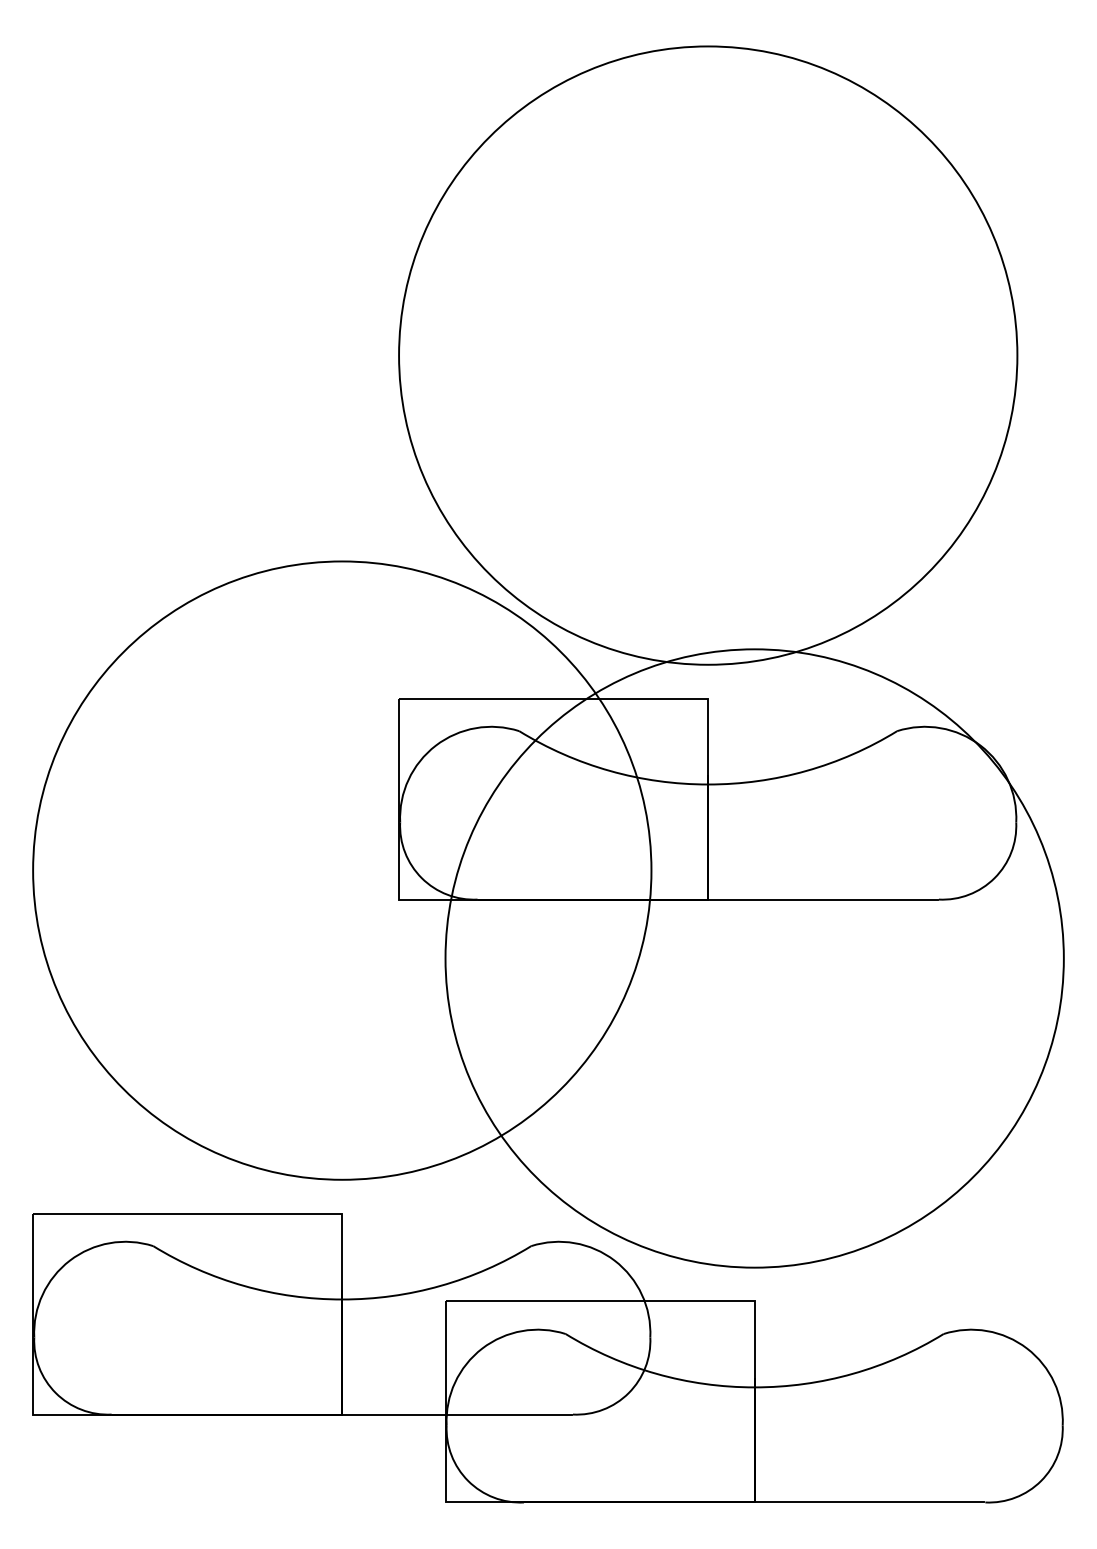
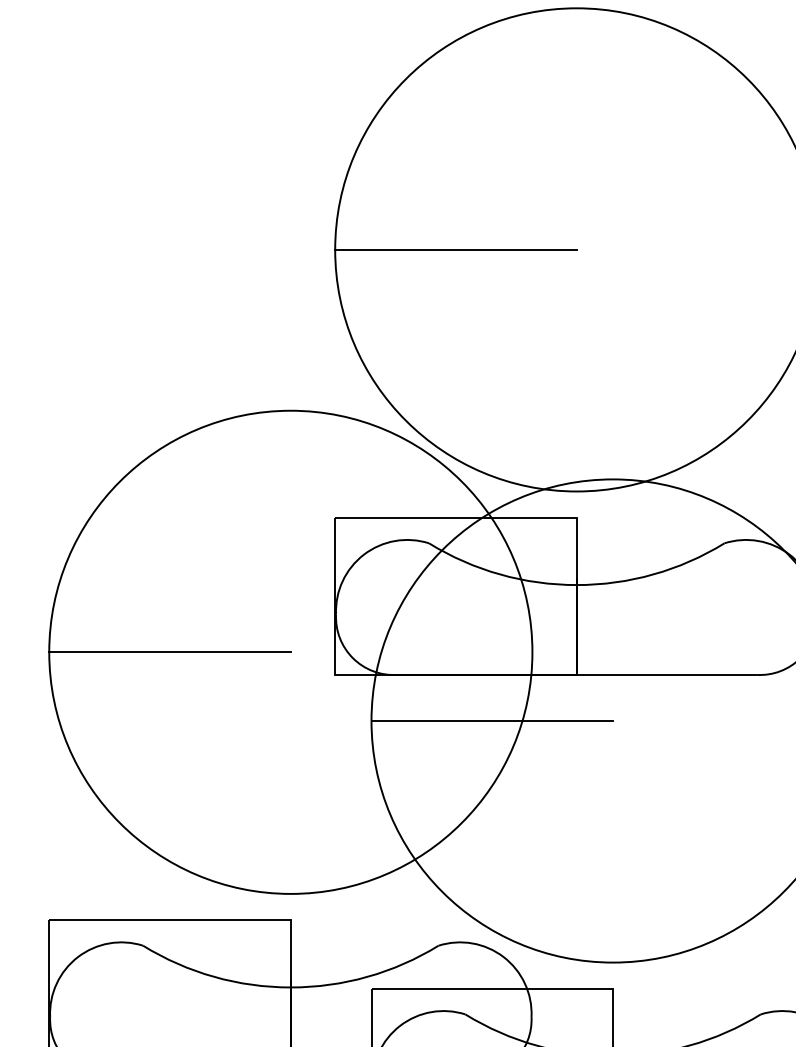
line: (553, 355) -> (455, 249), added
line: (187, 870) -> (169, 652), added
line: (599, 958) -> (491, 720), added

